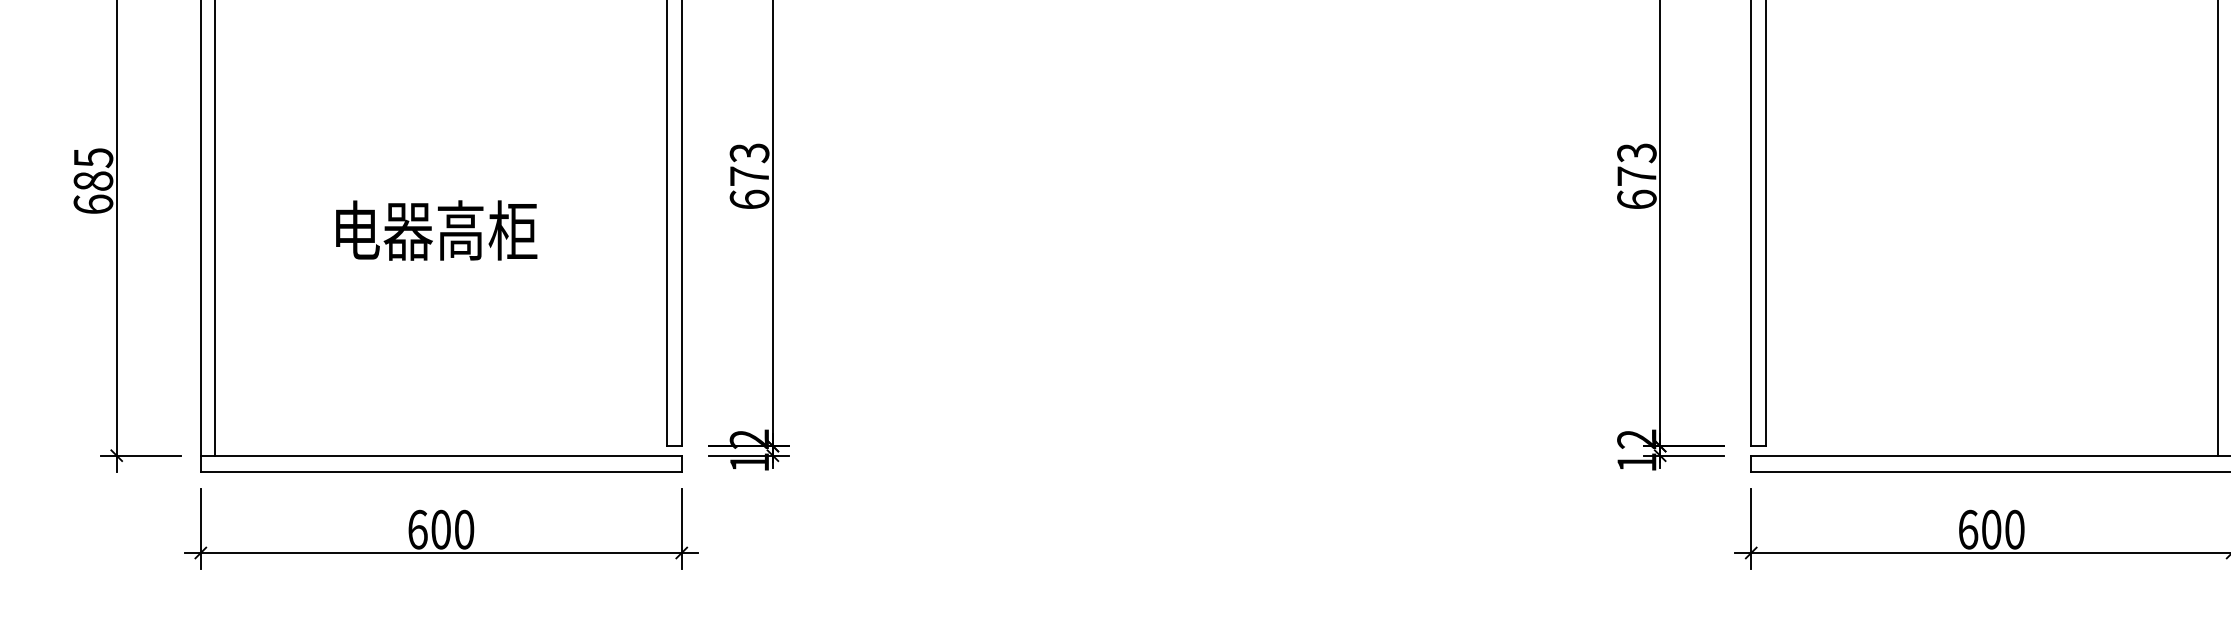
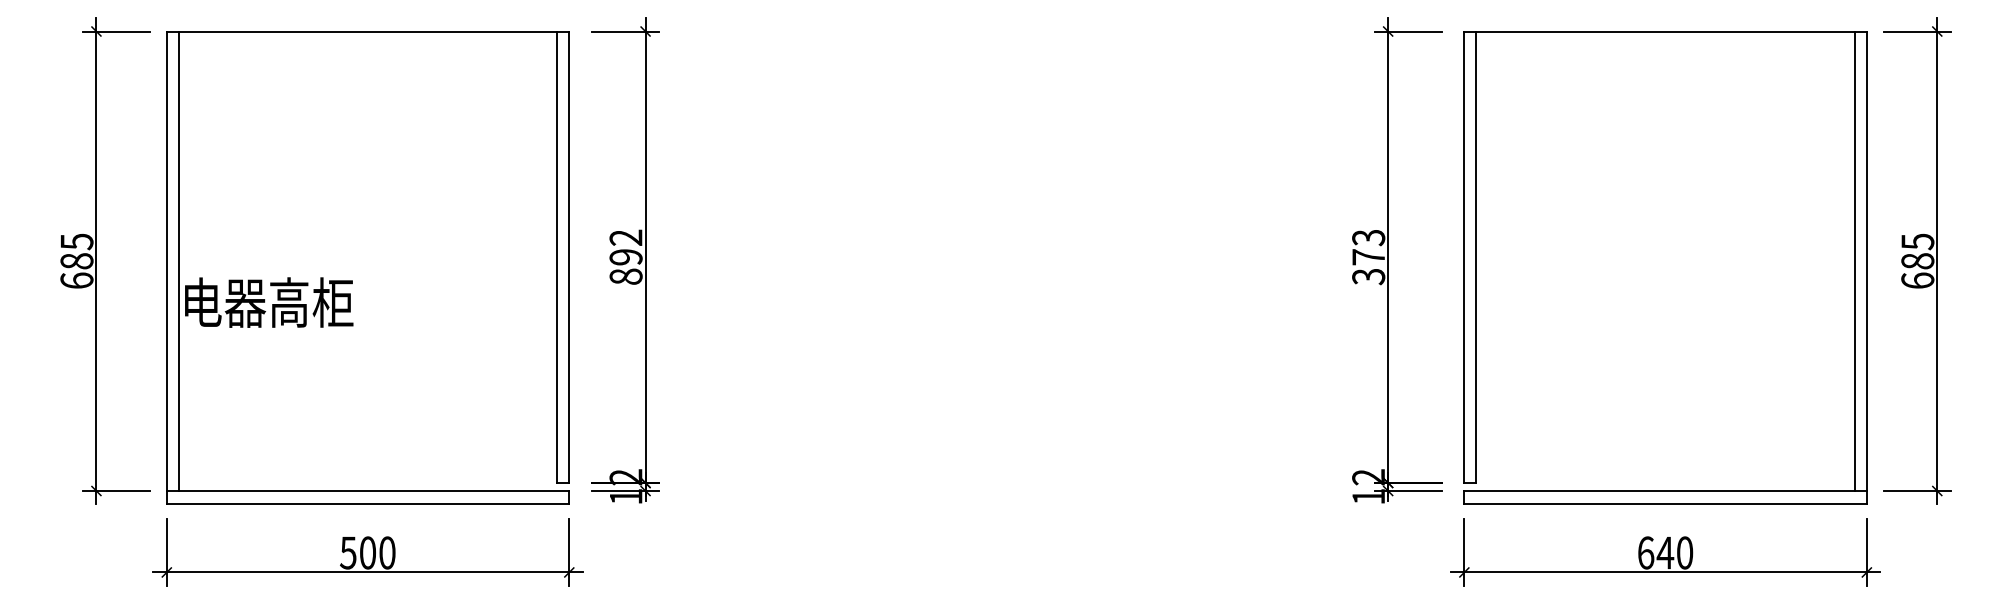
text: (748, 175) -> (625, 256), 673 -> 892
text: (1636, 199) -> (1368, 276), 673 -> 373
text: (437, 230) -> (269, 302), moved
text: (417, 529) -> (348, 552), 600 -> 500
text: (1991, 529) -> (1665, 552), 600 -> 640

